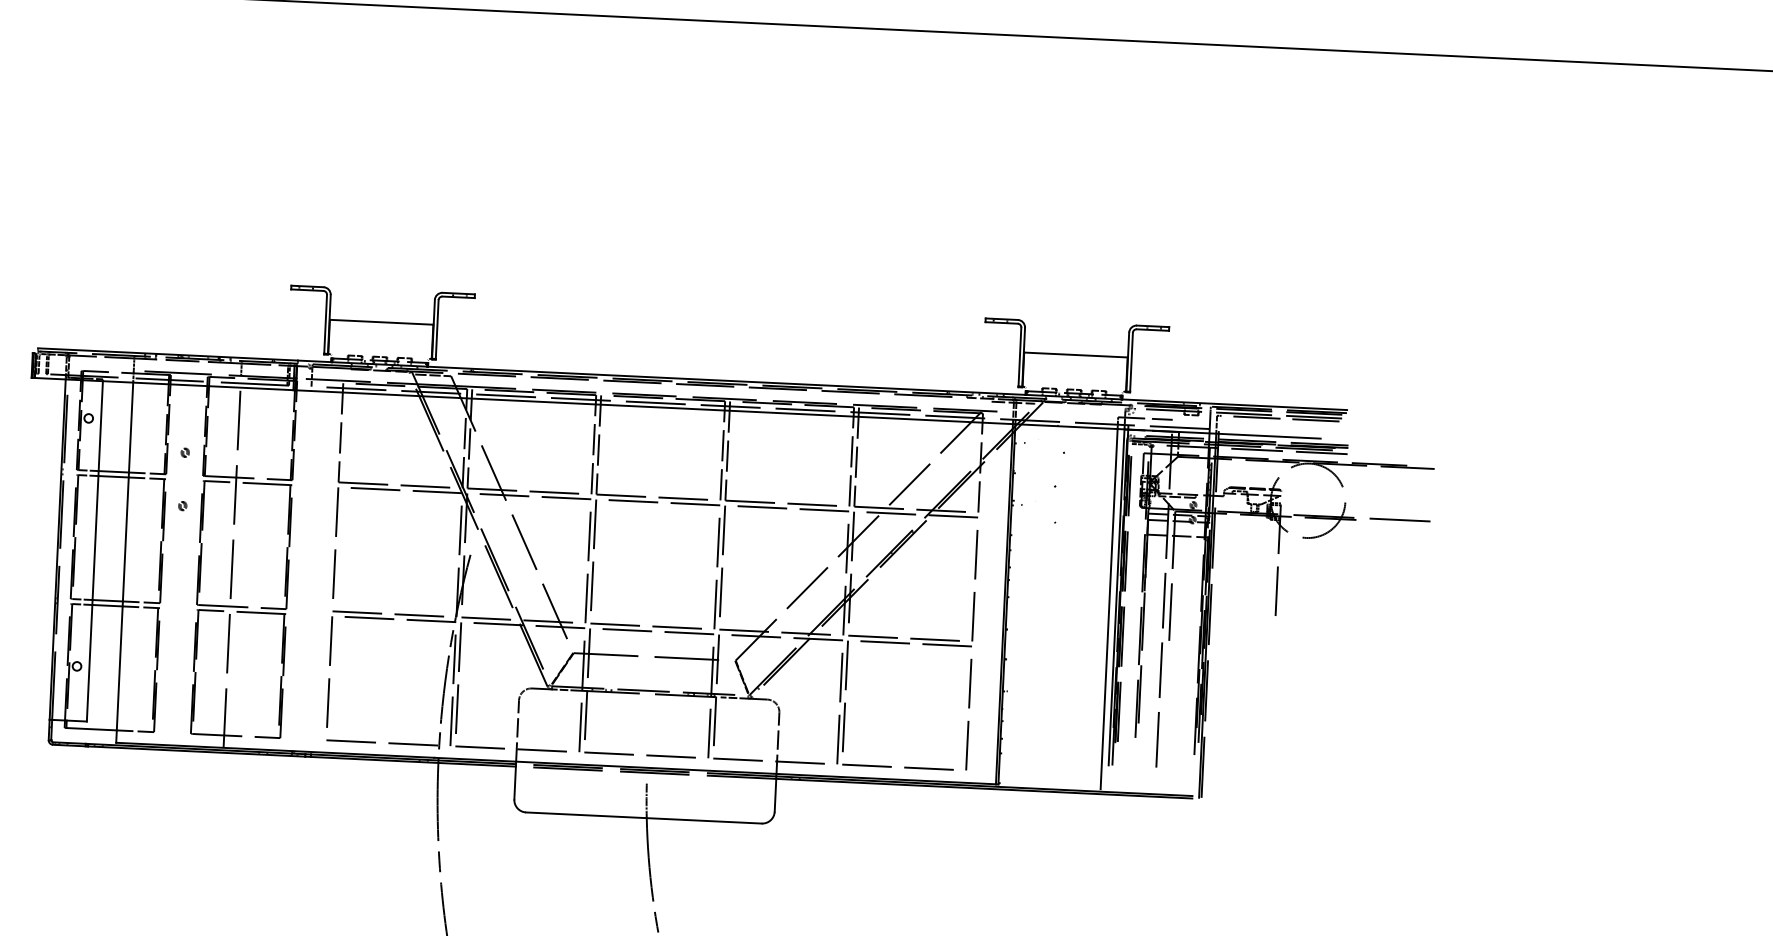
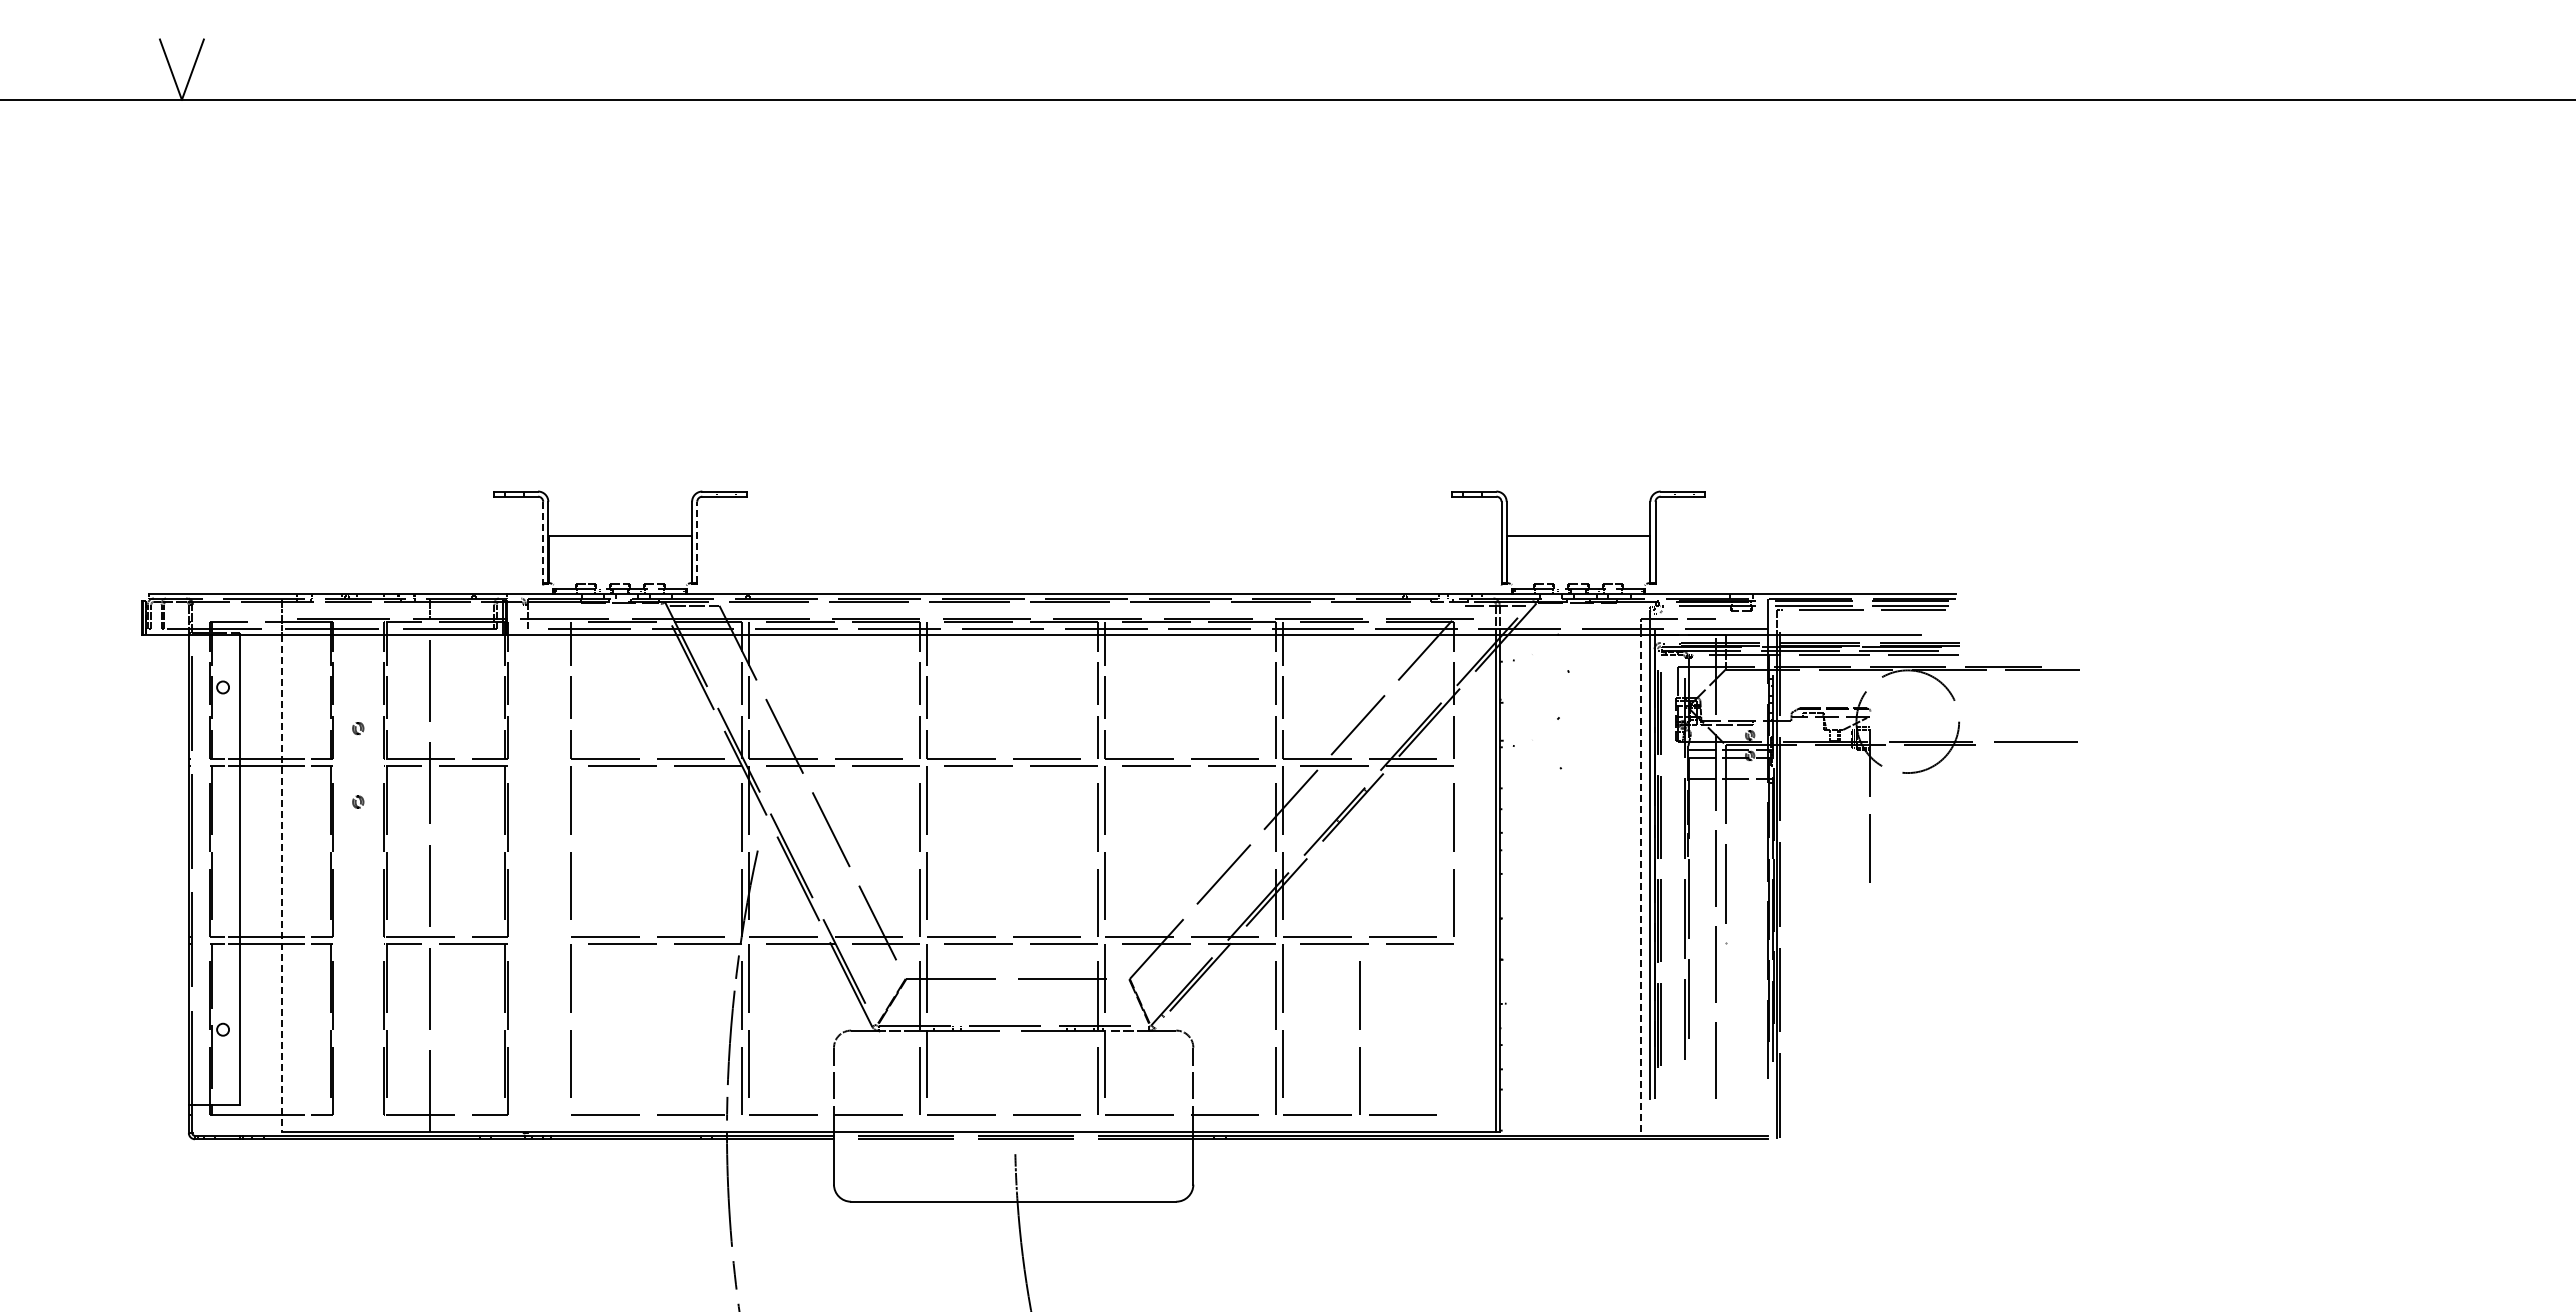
line: (325, 324) -> (543, 542), solid -> dashed
line: (437, 329) -> (697, 542), solid -> dashed
line: (125, 562) -> (282, 883), solid -> dashed
line: (1108, 608) -> (1640, 883), solid -> dashed
line: (968, 708) -> (1359, 1029), moved

